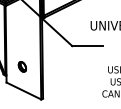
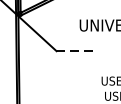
line: (87, 46) -> (75, 51), solid -> dashed

